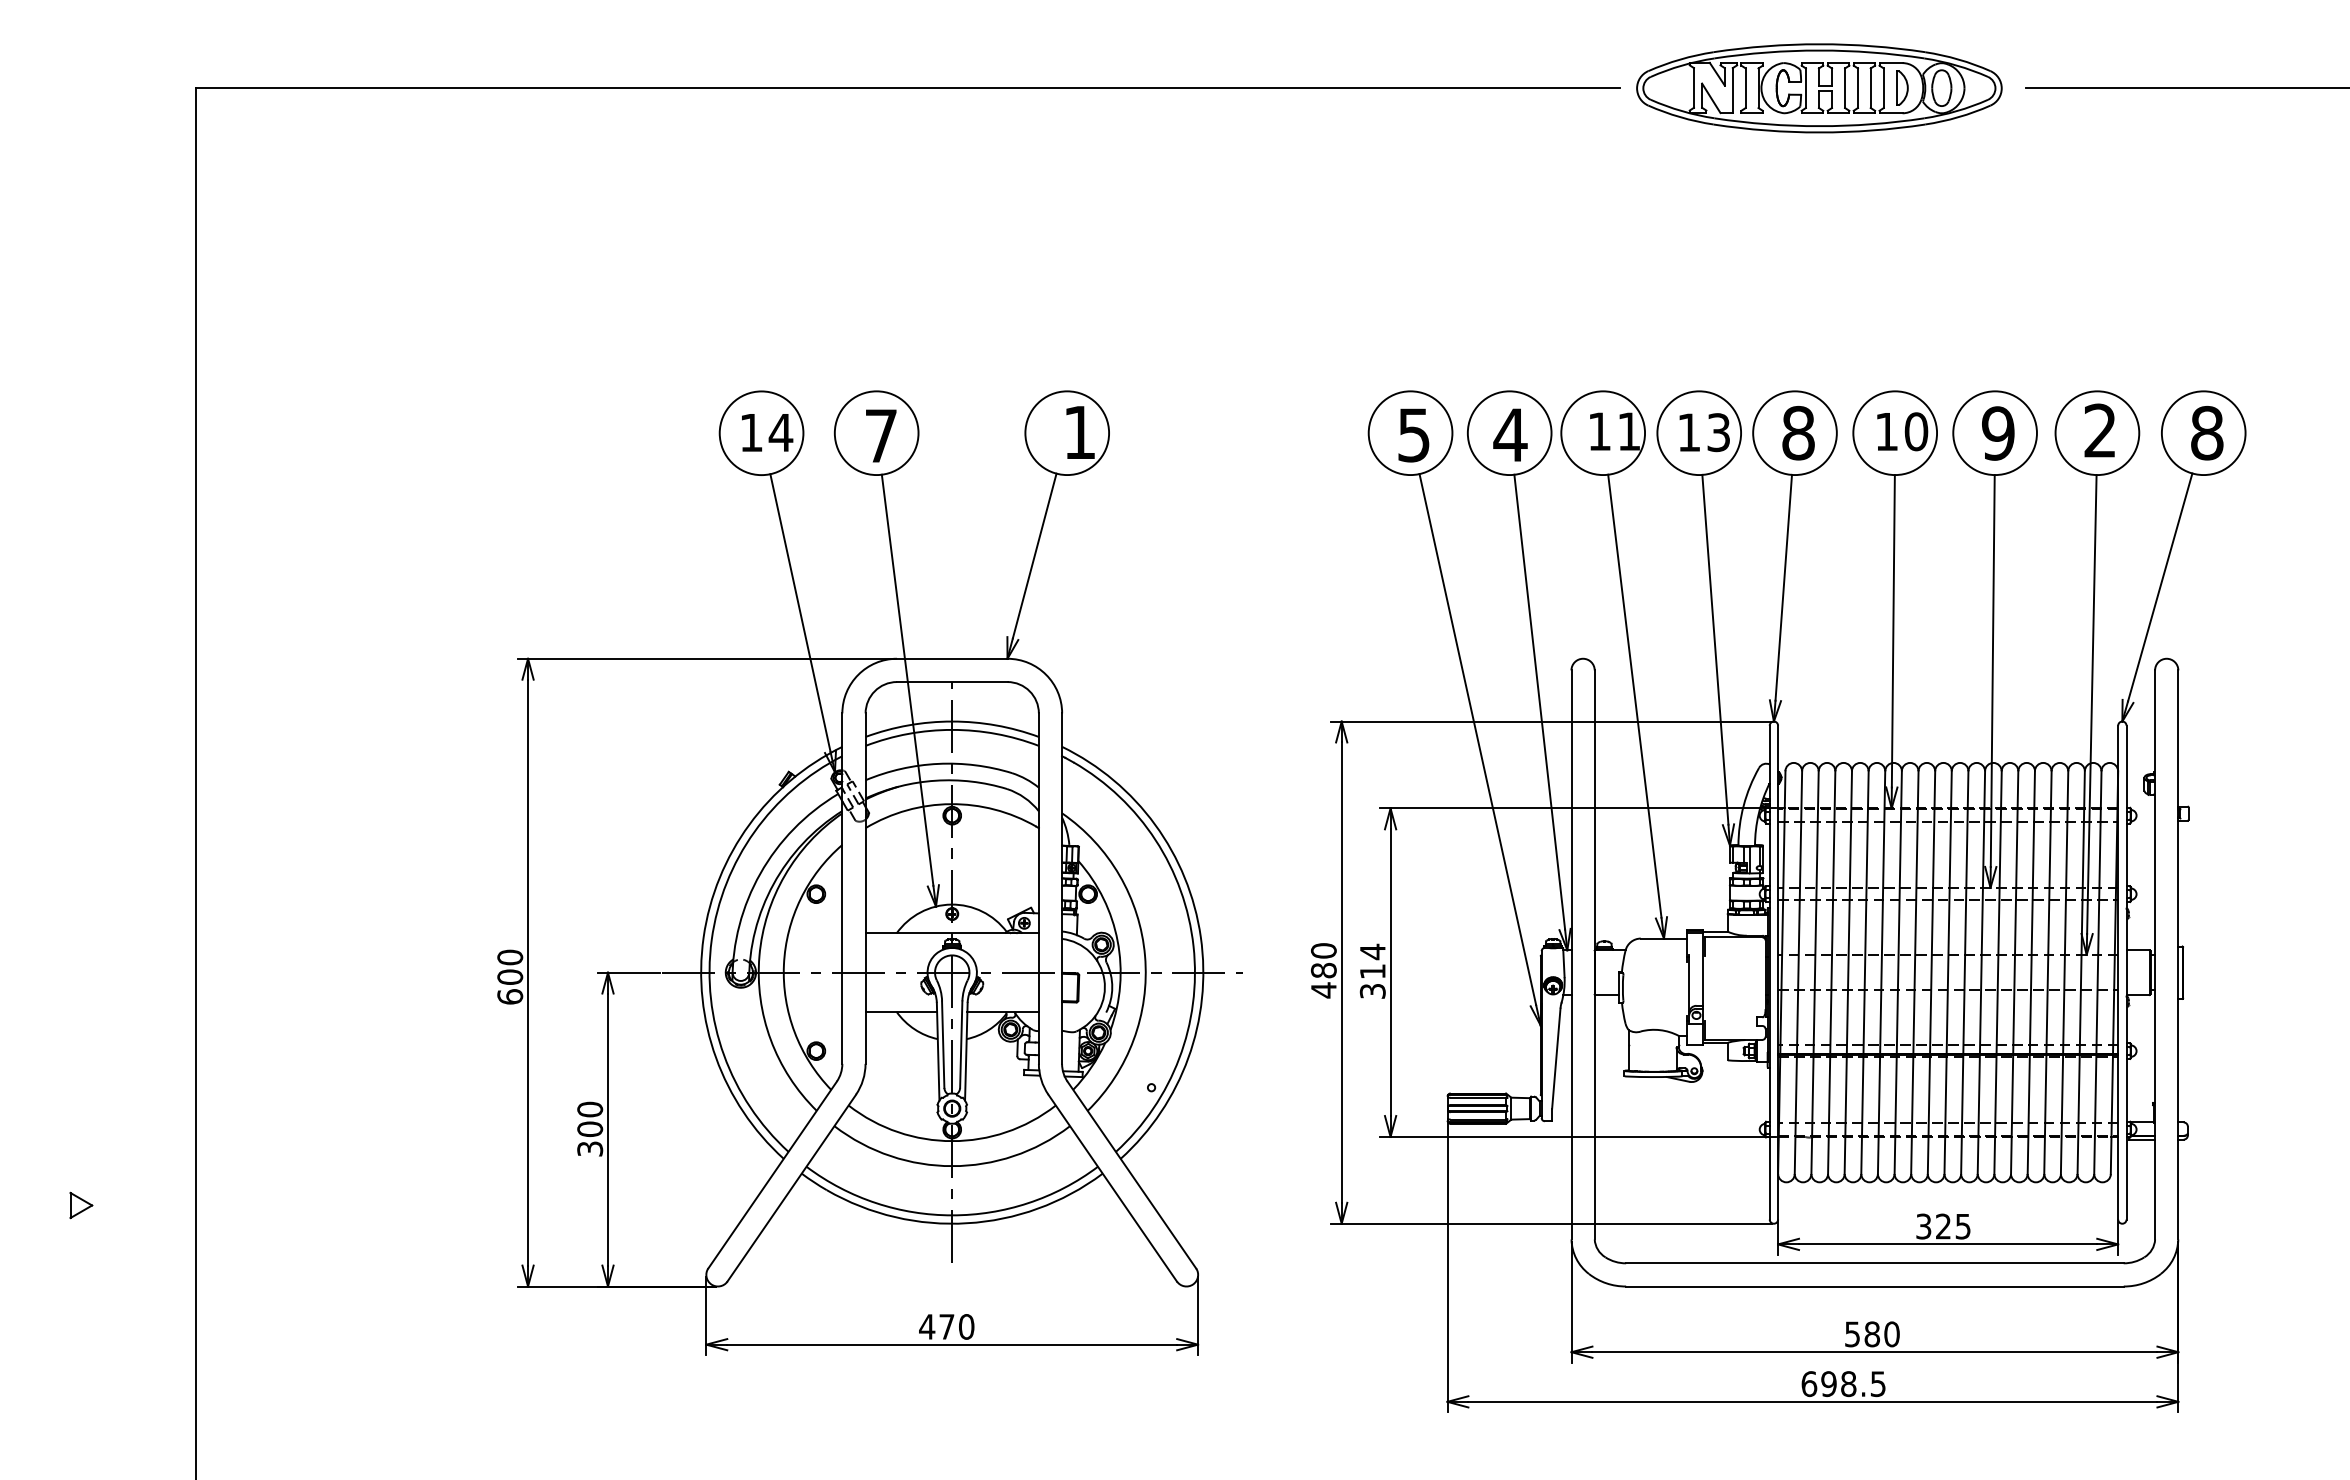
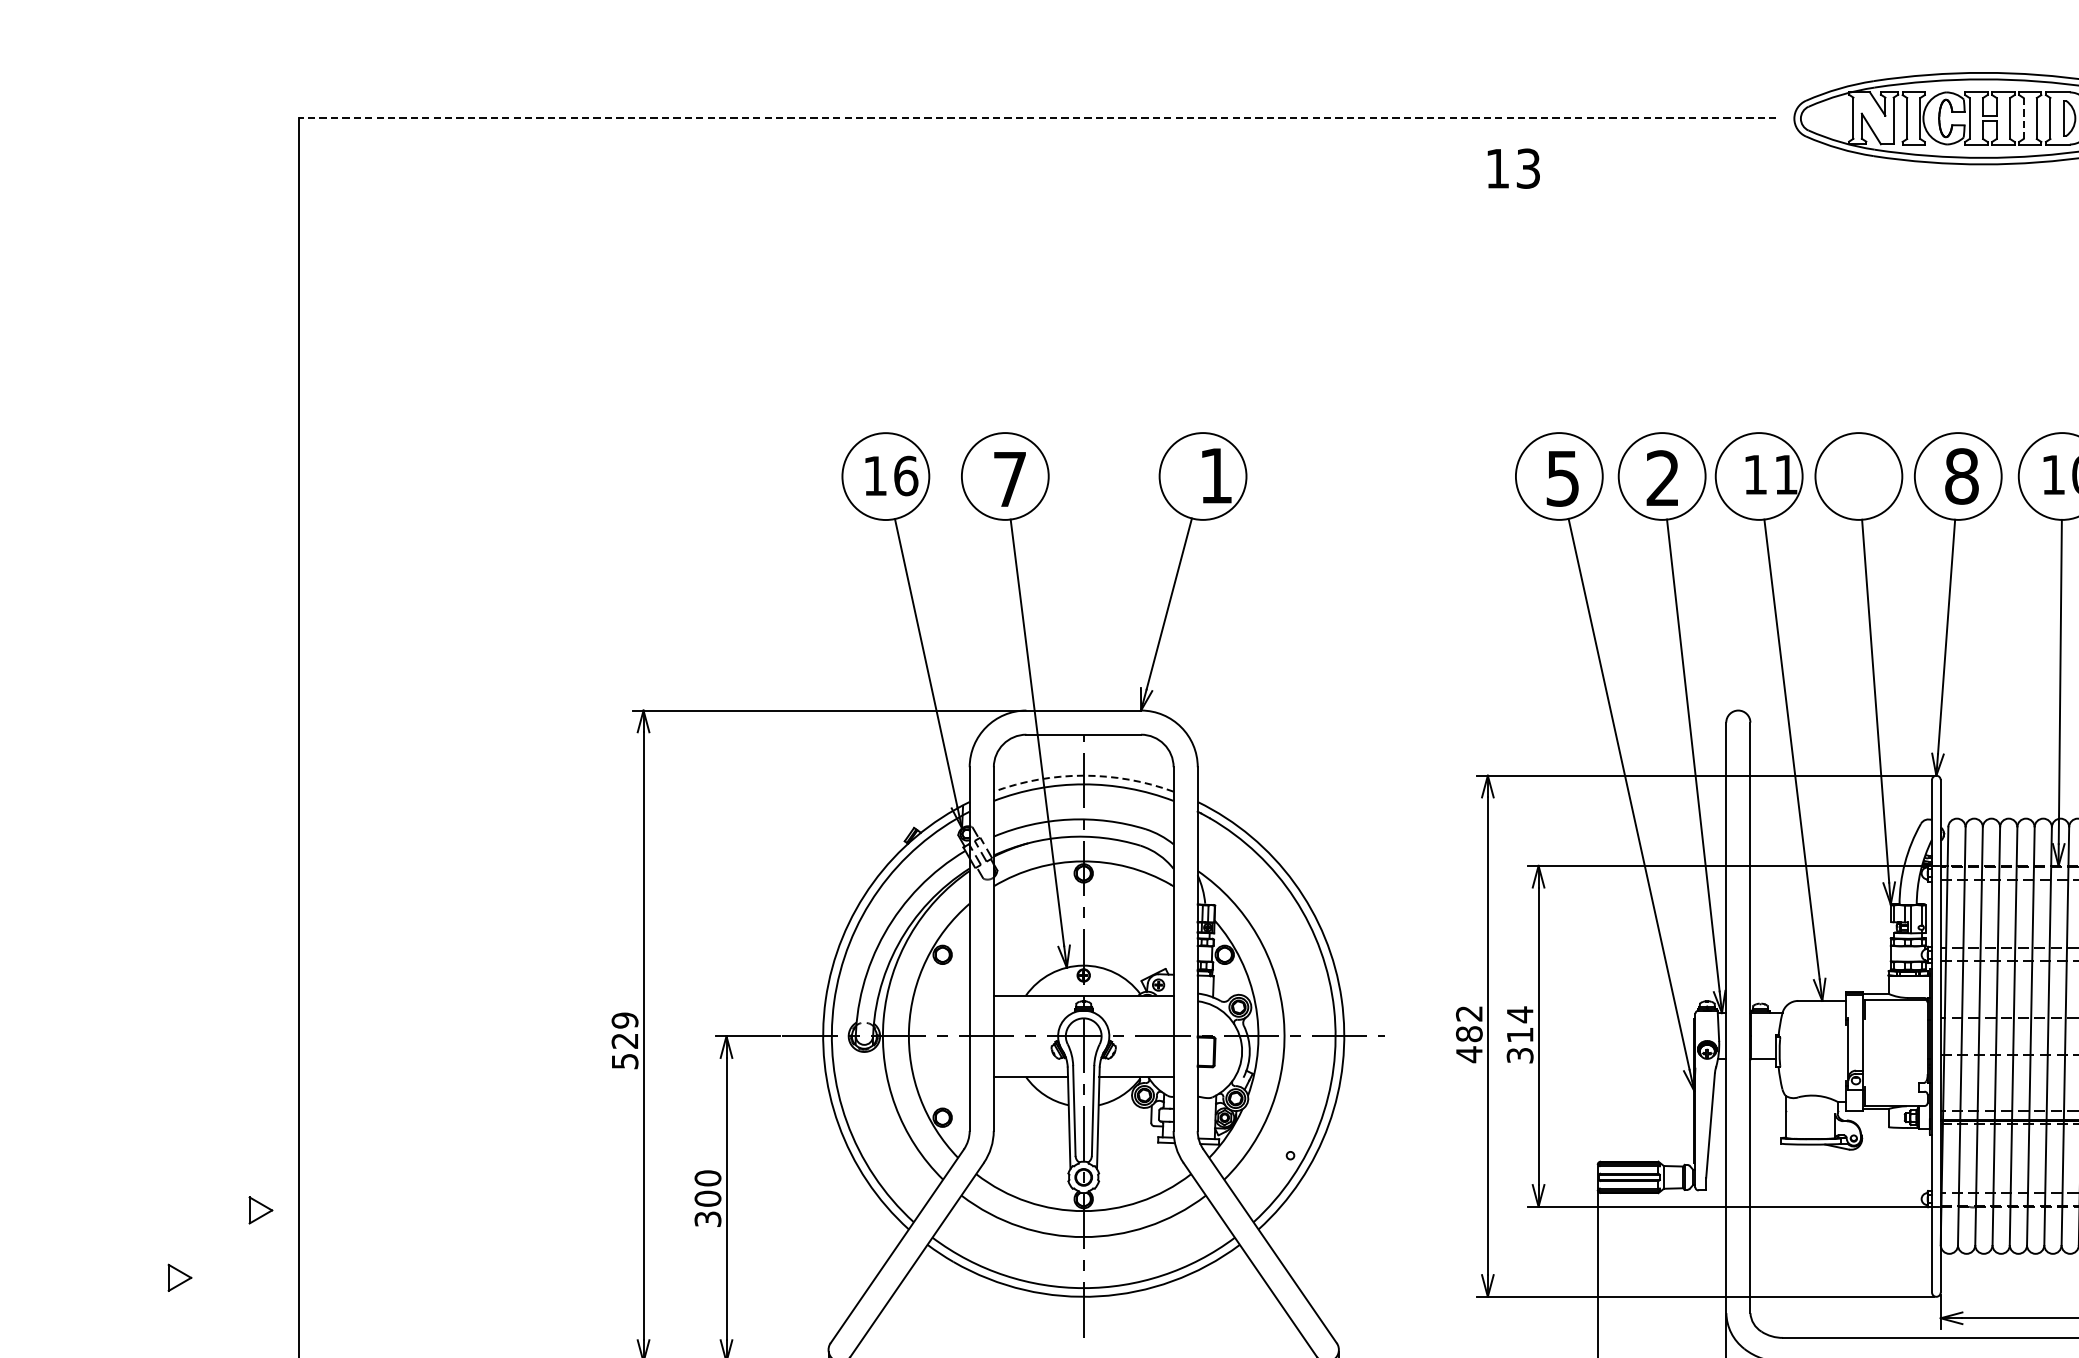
line: (907, 87) -> (1037, 117), solid -> dashed
line: (1857, 88) -> (2023, 118), solid -> dashed
text: (780, 432) -> (905, 475), 14 -> 16
text: (1704, 432) -> (1513, 168), moved
text: (1510, 434) -> (1663, 477), 4 -> 2
arc: (952, 721) -> (1083, 775), solid -> dashed
text: (1323, 950) -> (1468, 1013), 480 -> 482
text: (510, 976) -> (625, 1040), 600 -> 529
part: (159, 1140) -> (261, 1210), added

